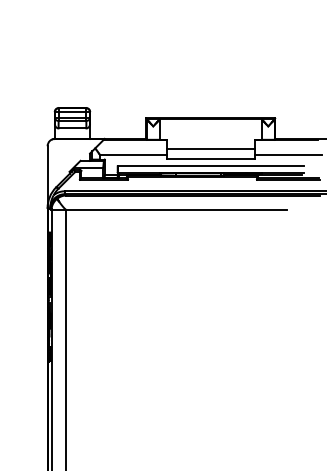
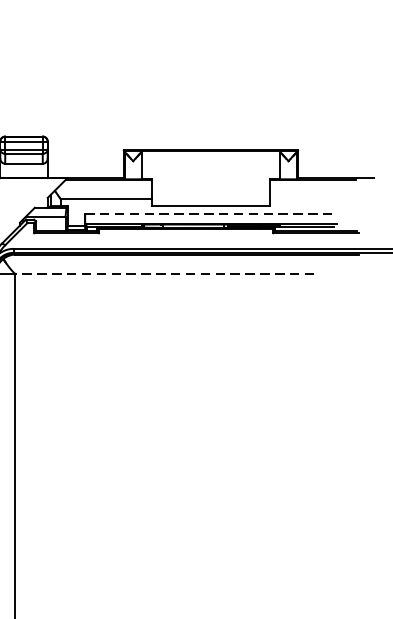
line: (210, 149) -> (210, 192), removed
line: (287, 154) -> (314, 199), removed
line: (211, 165) -> (211, 214), solid -> dashed
line: (176, 210) -> (164, 274), solid -> dashed

